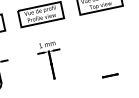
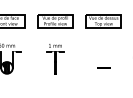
line: (109, 75) -> (103, 67), moved

